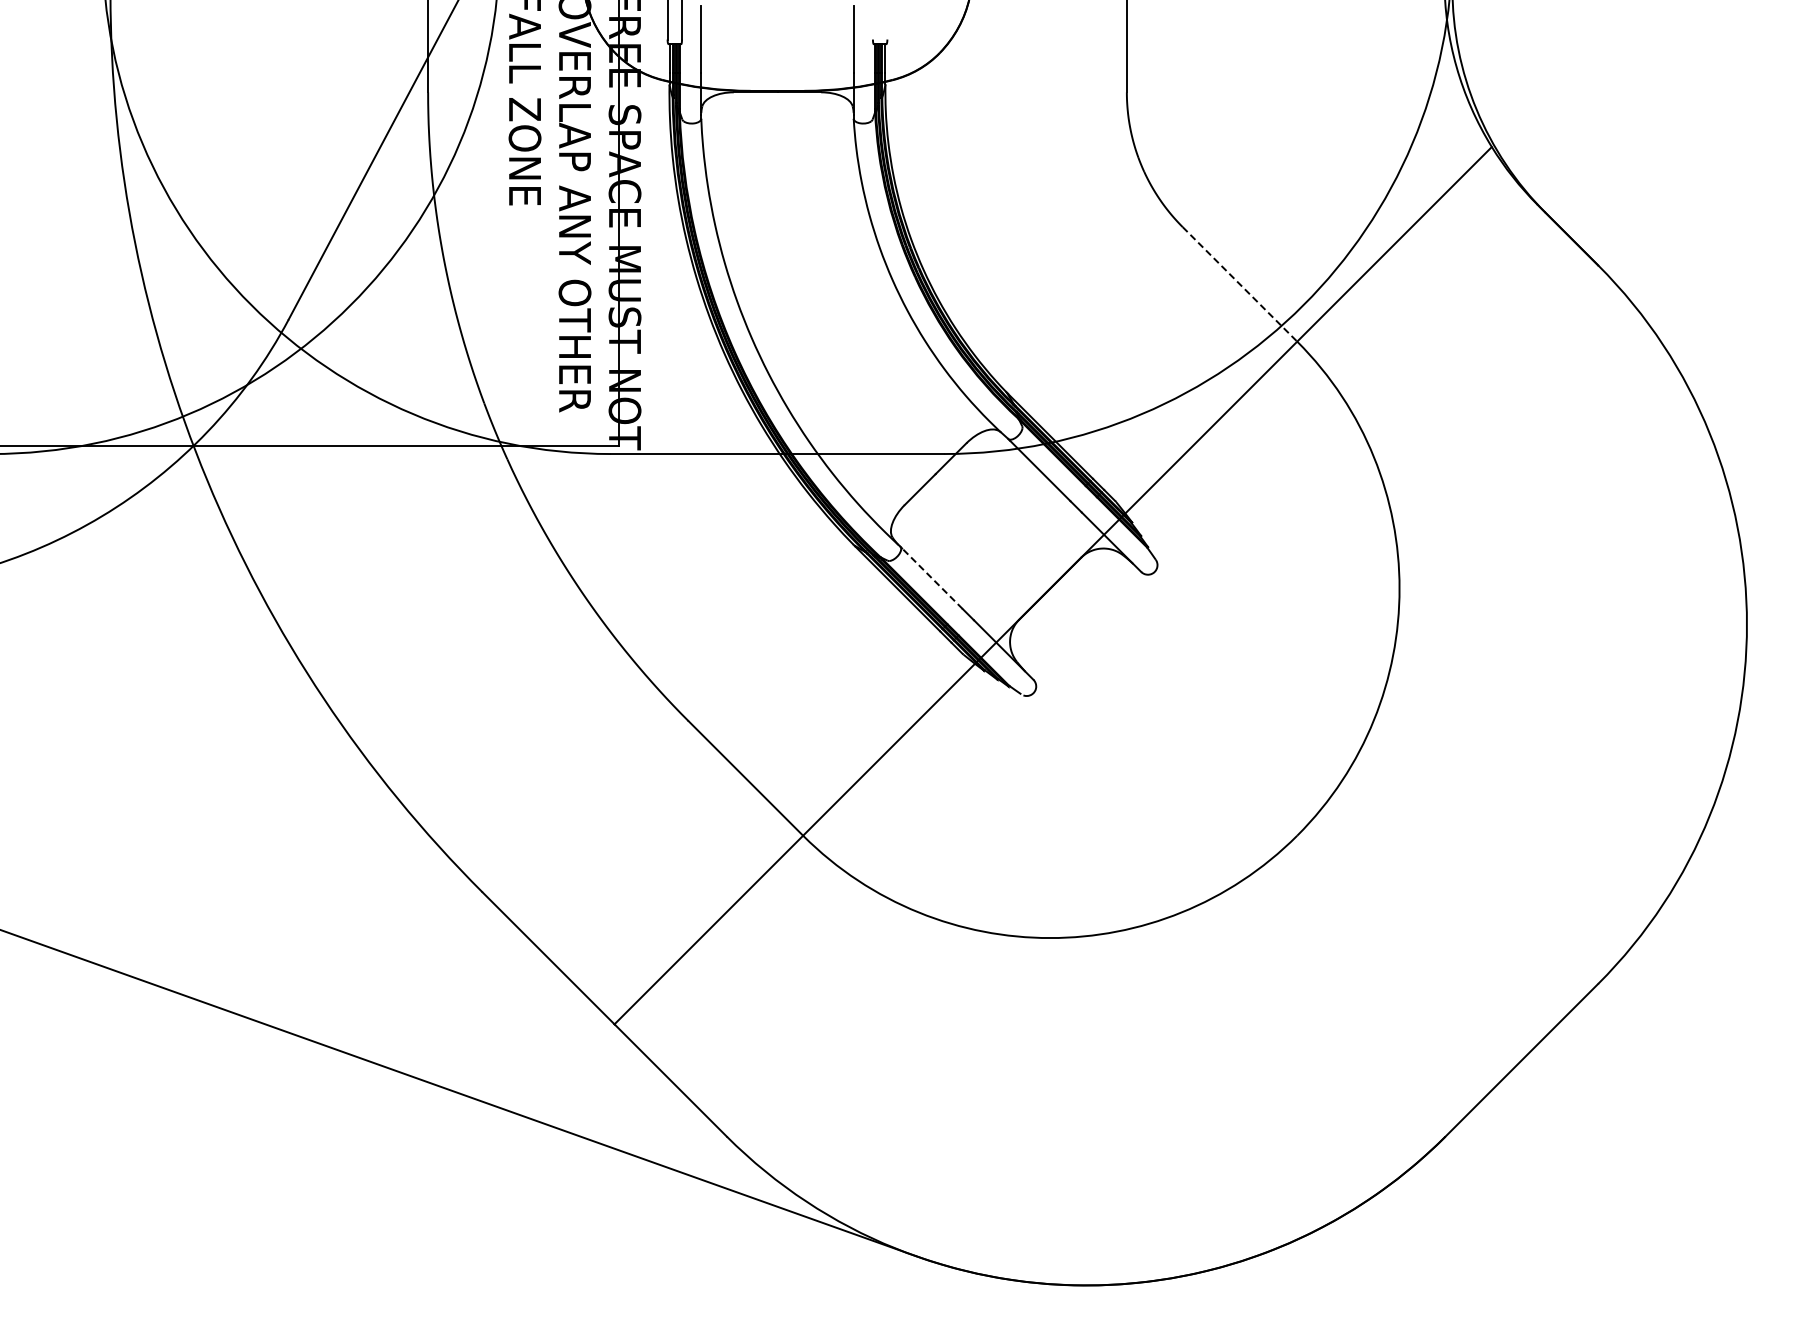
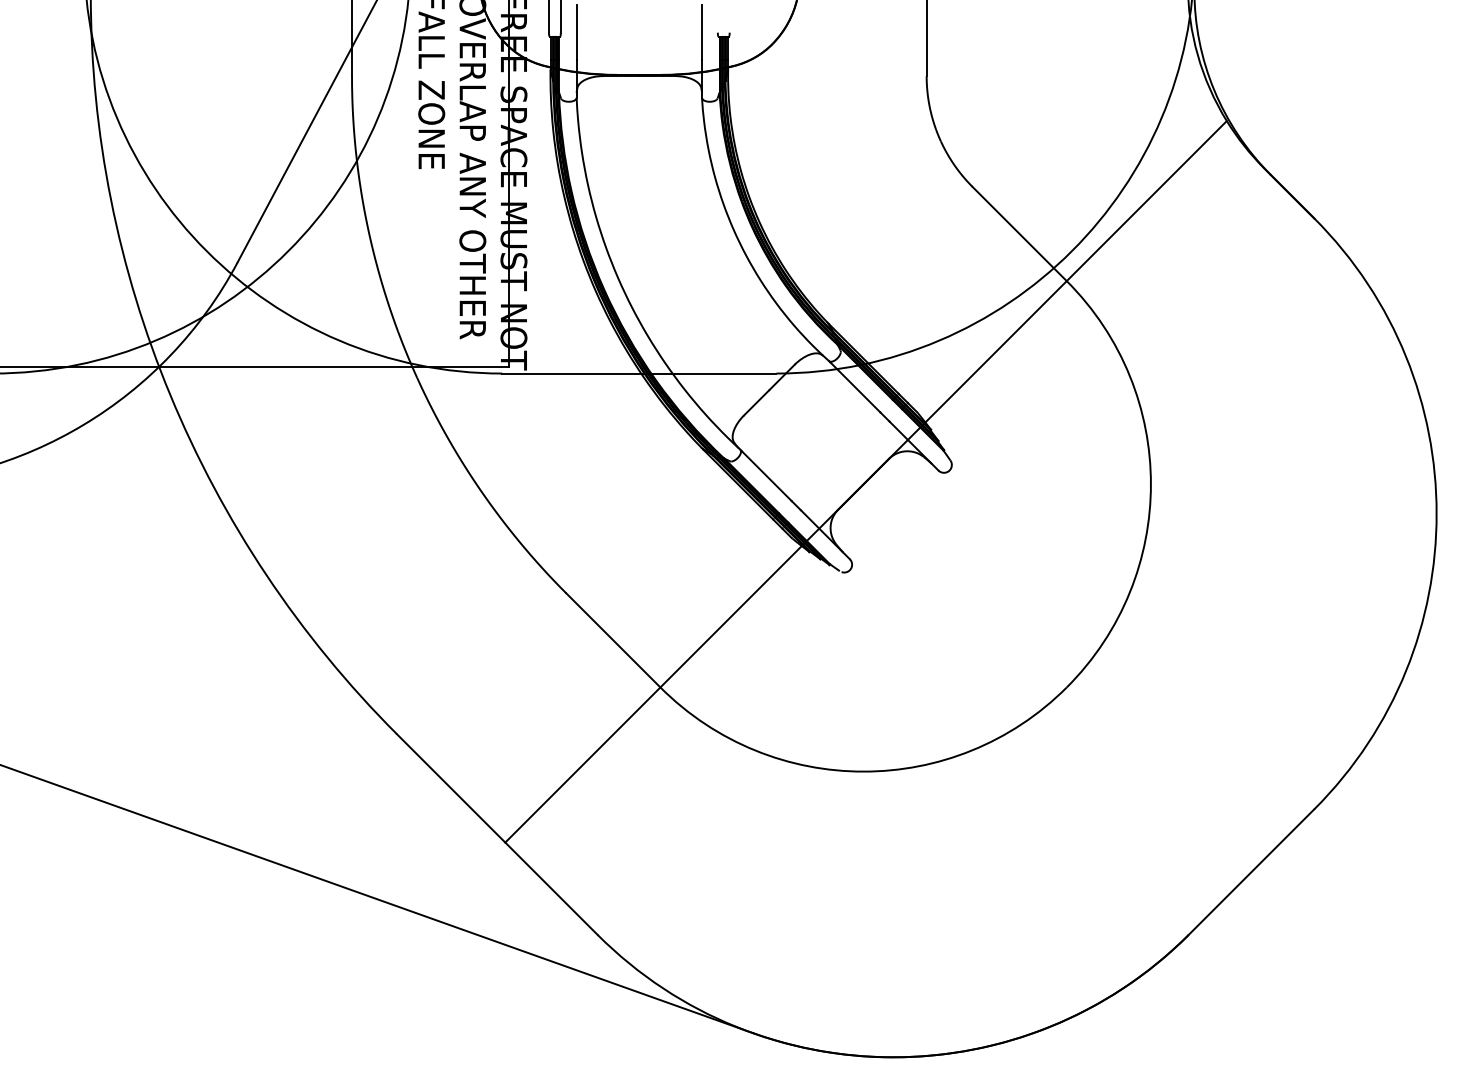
line: (1240, 284) -> (1020, 234), dashed -> solid
line: (932, 578) -> (766, 475), dashed -> solid

